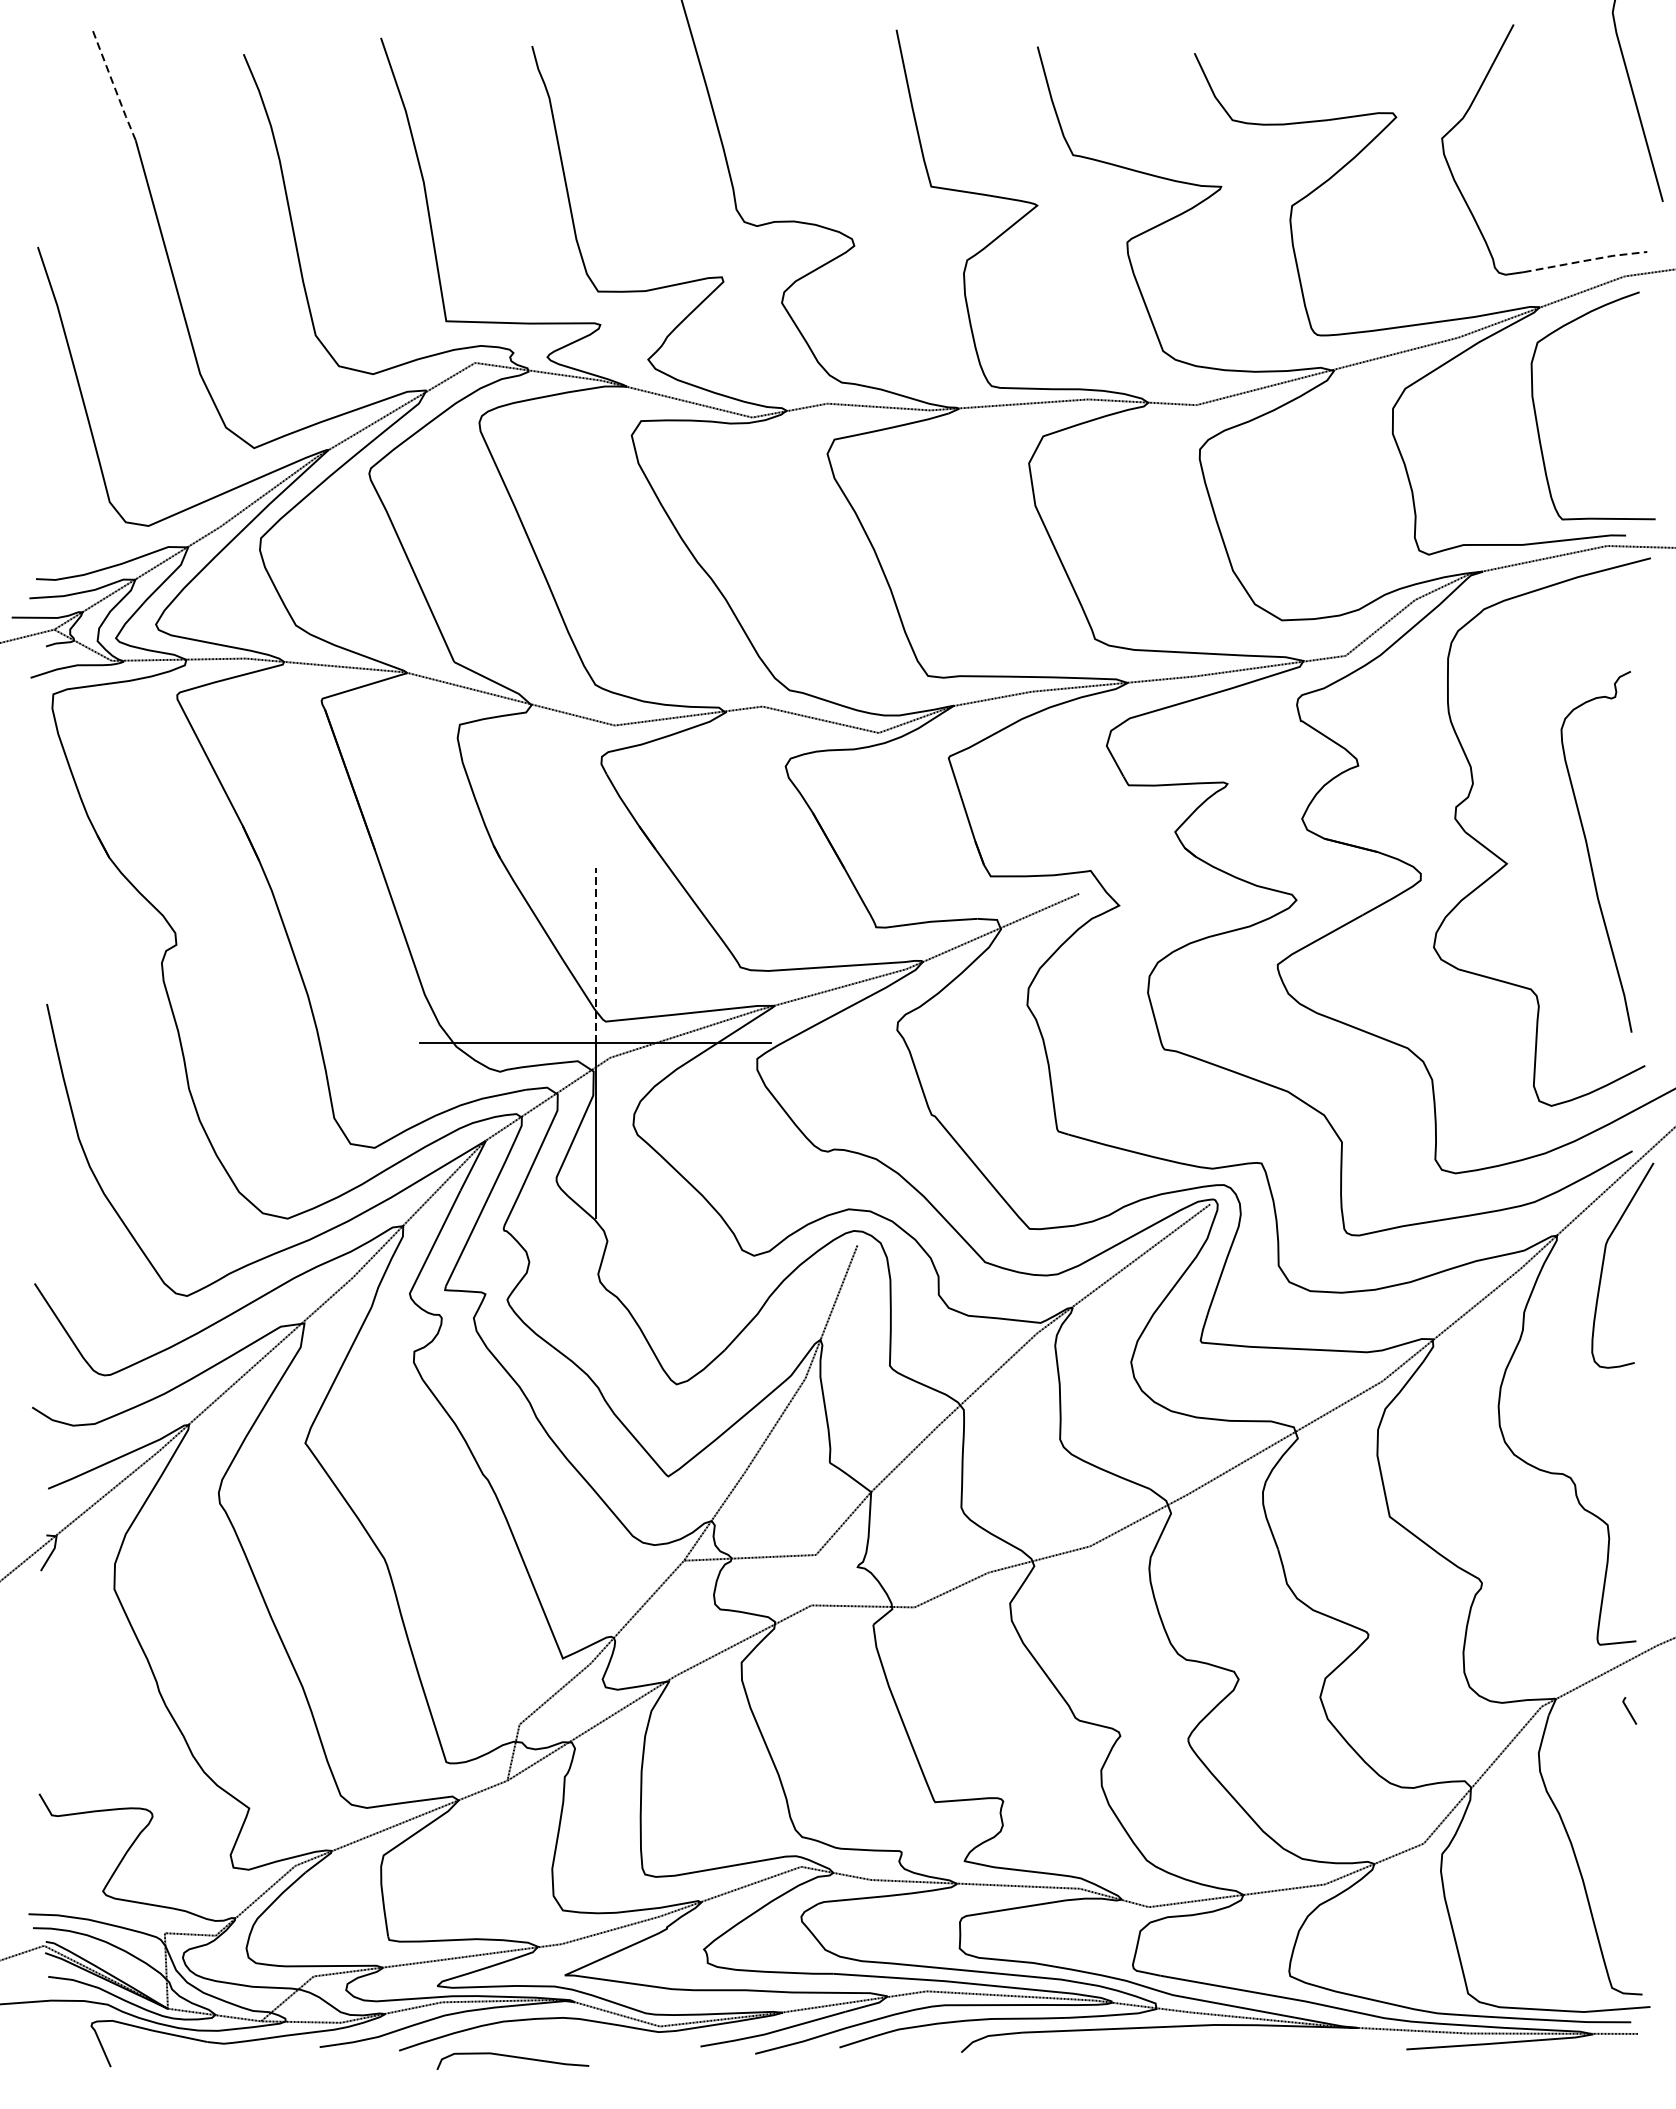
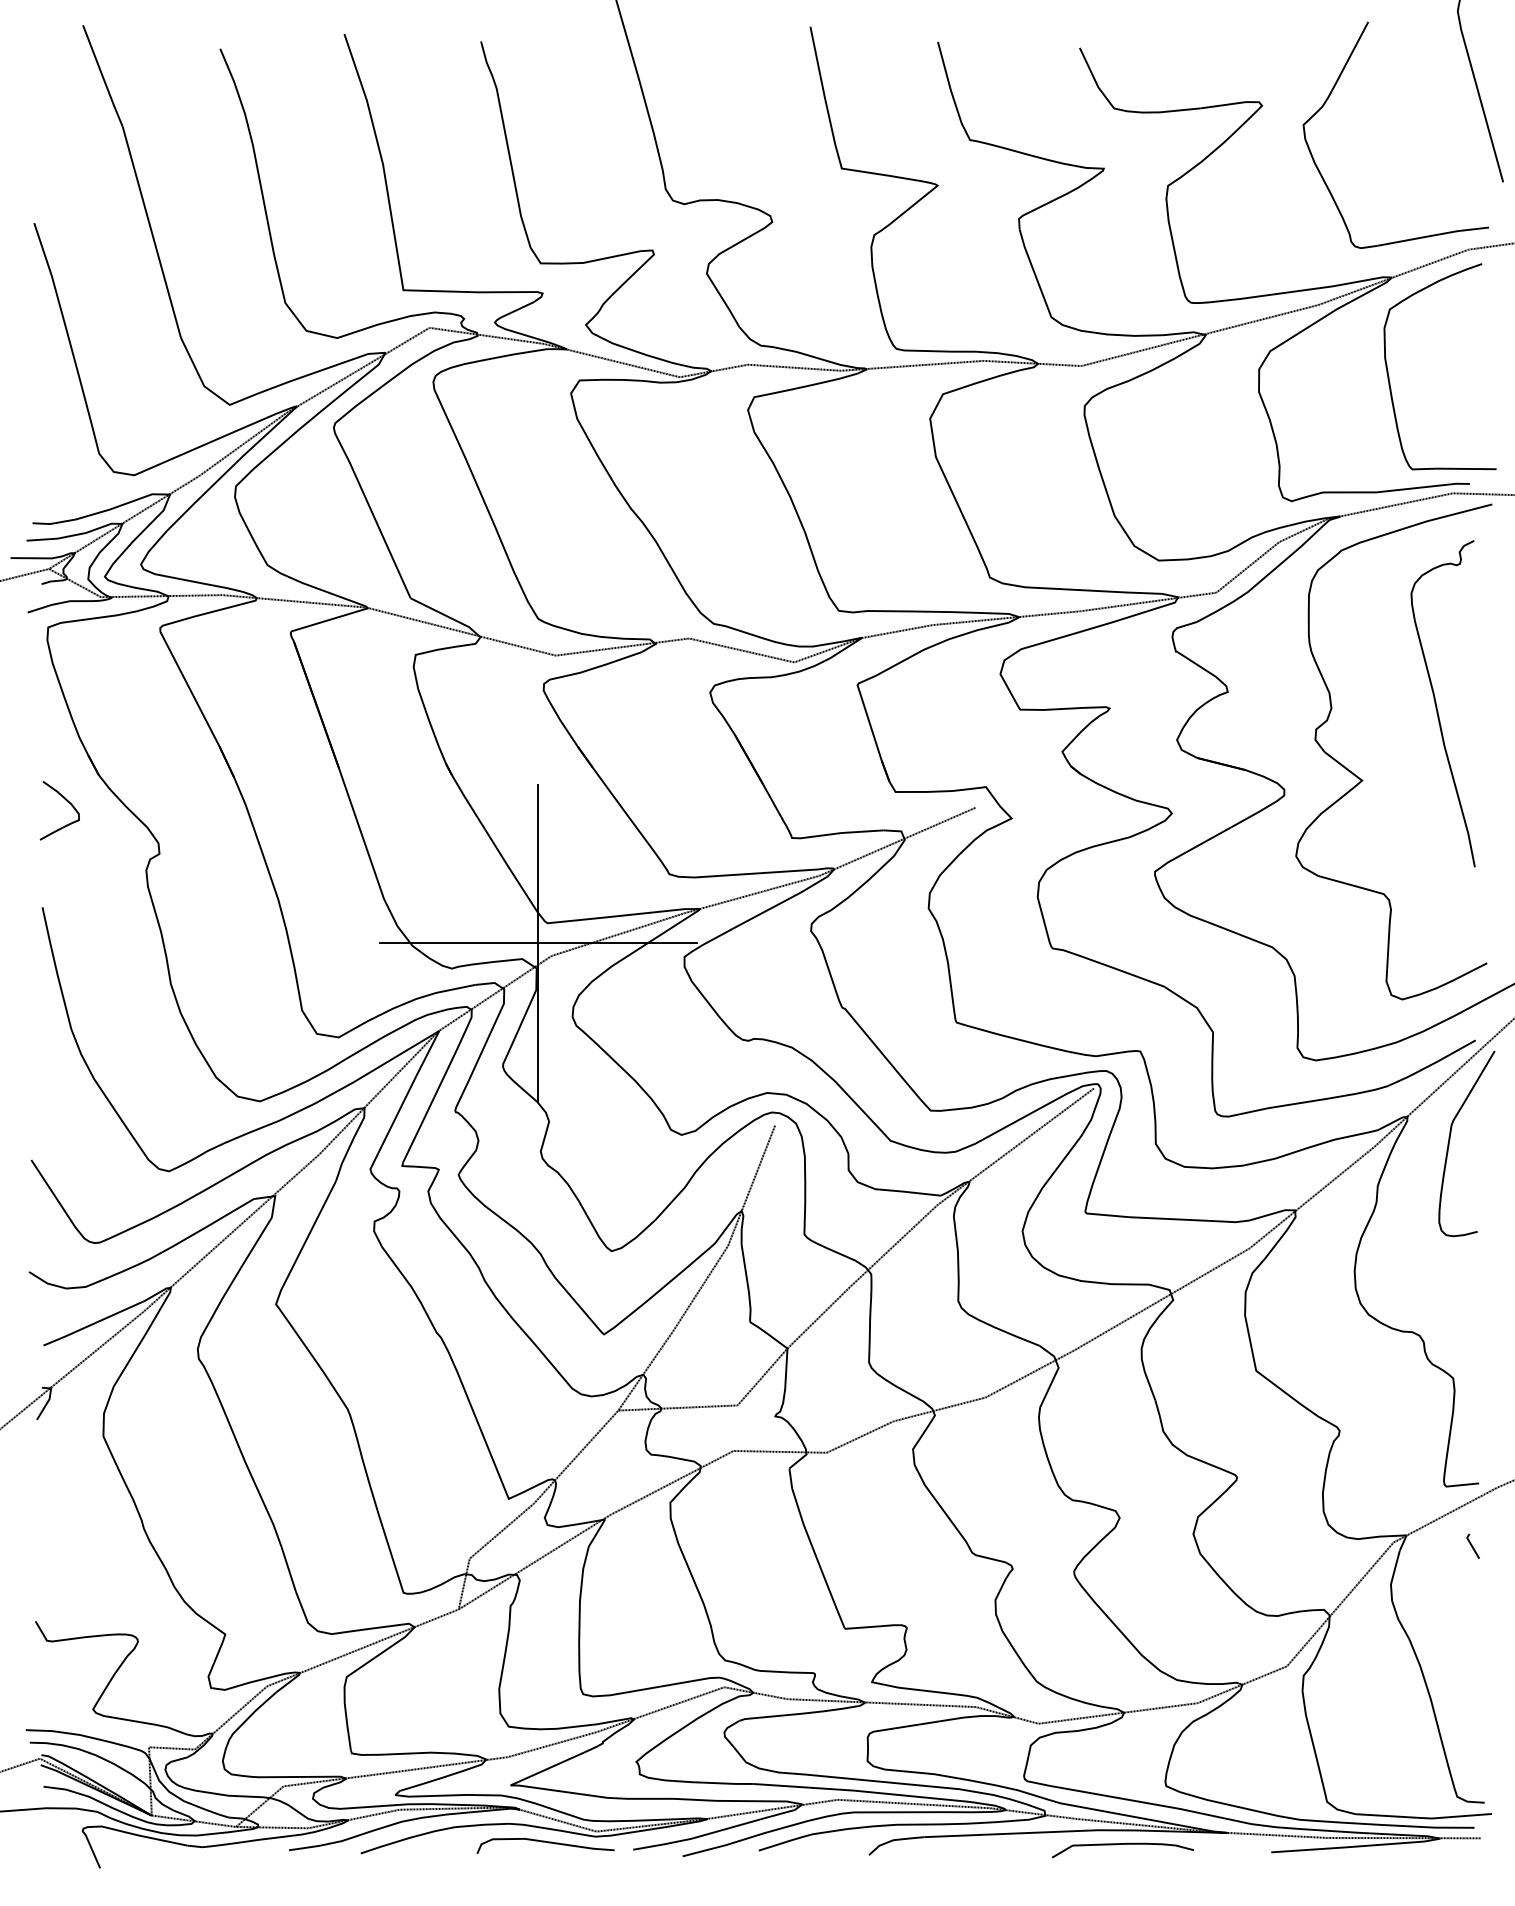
line: (113, 84) -> (102, 76), dashed -> solid
line: (1585, 260) -> (1433, 235), dashed -> solid
curve: (1590, 854) -> (1437, 706), moved
curve: (74, 888) -> (67, 802), added
line: (595, 955) -> (538, 863), dashed -> solid
curve: (1242, 2040) -> (1123, 1844), added
curve: (512, 2057) -> (545, 1842), moved

